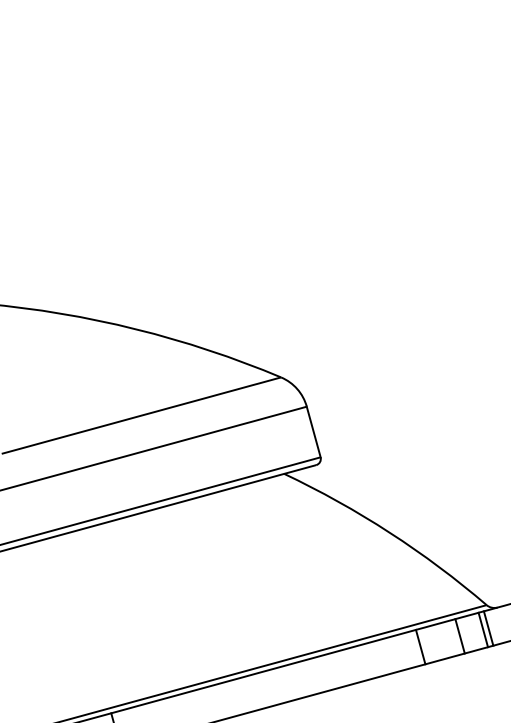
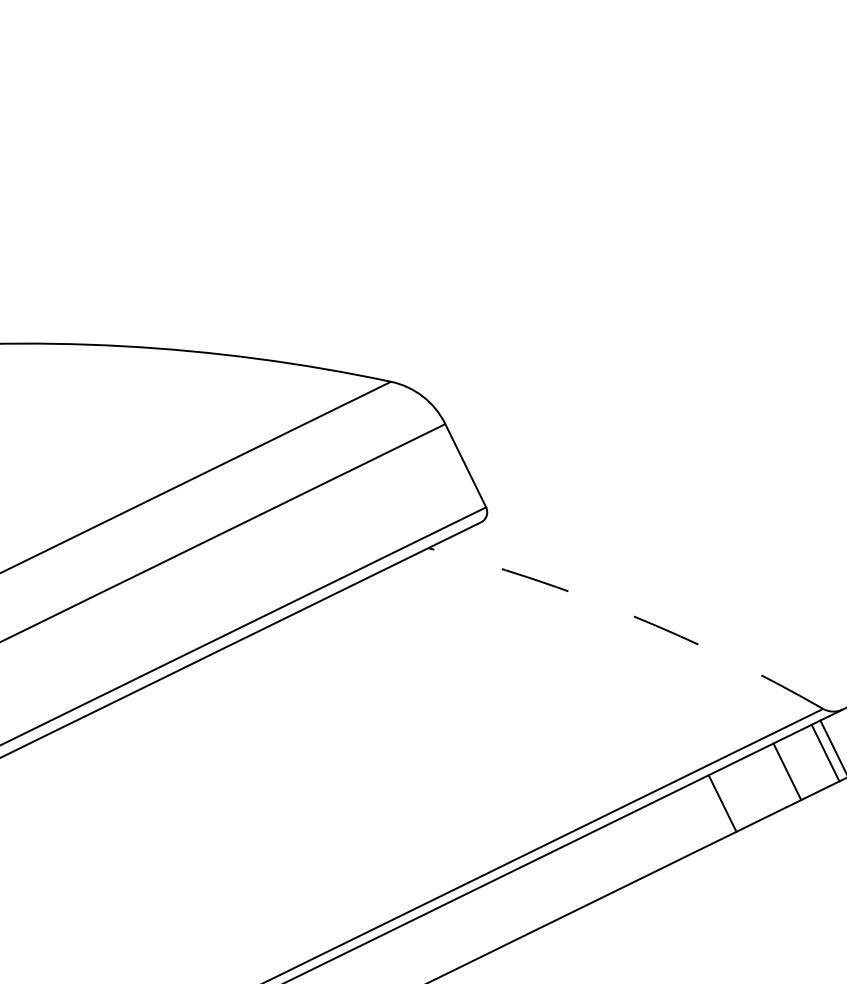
arc: (389, 532) -> (630, 615), solid -> dashed

